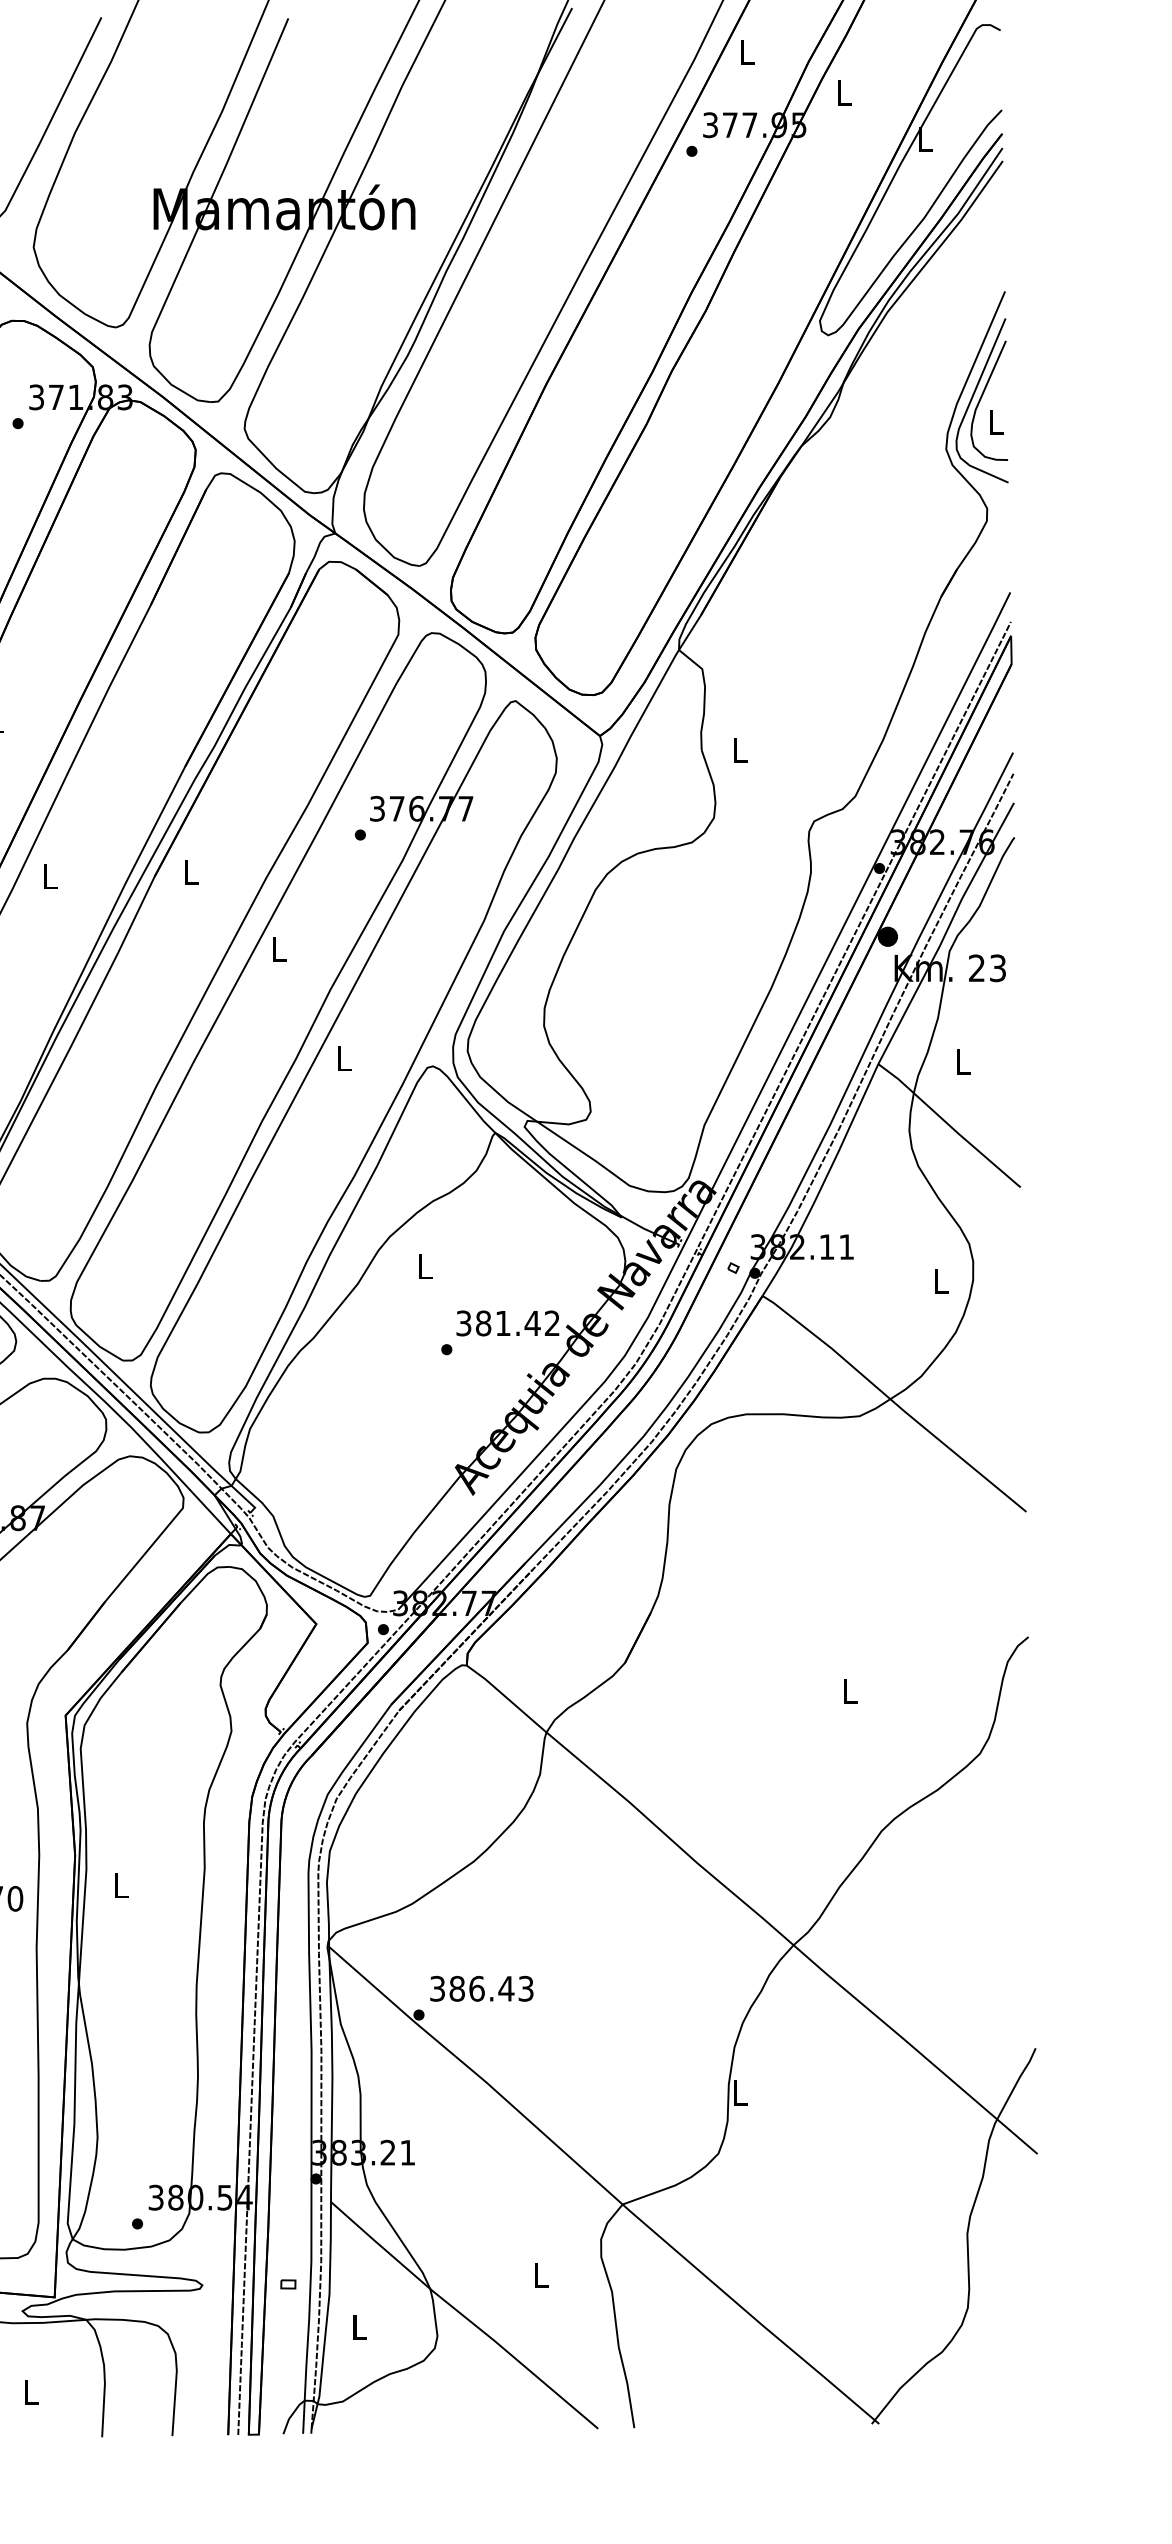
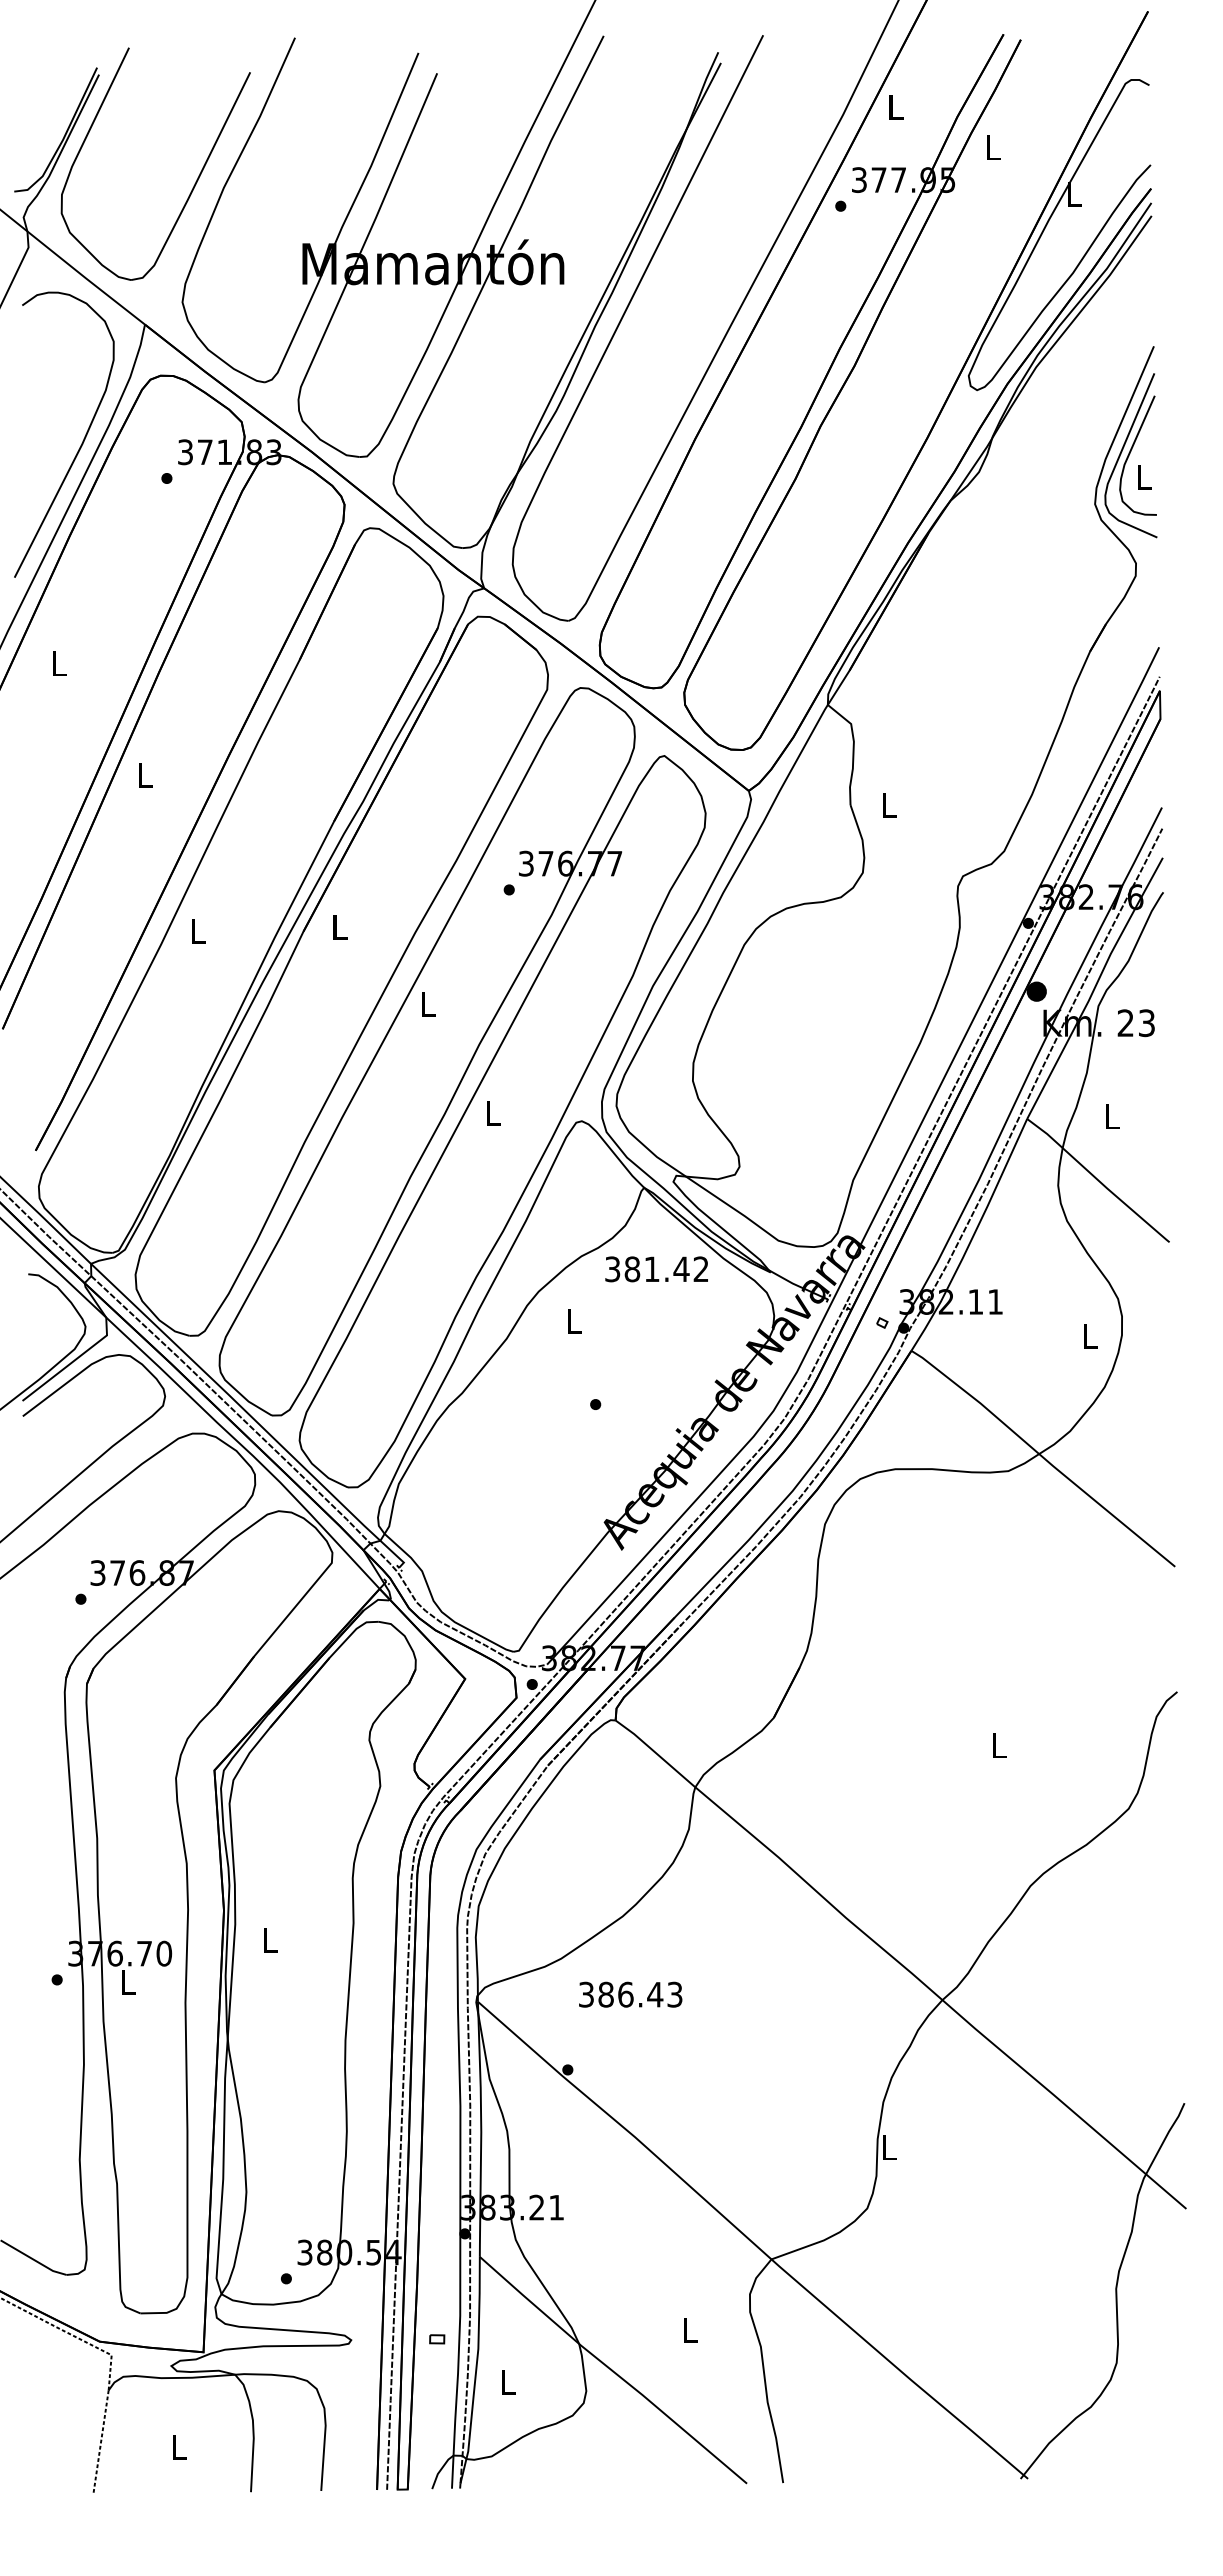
text: (507, 1323) -> (656, 1269), moved
text: (481, 1988) -> (630, 1994), moved

